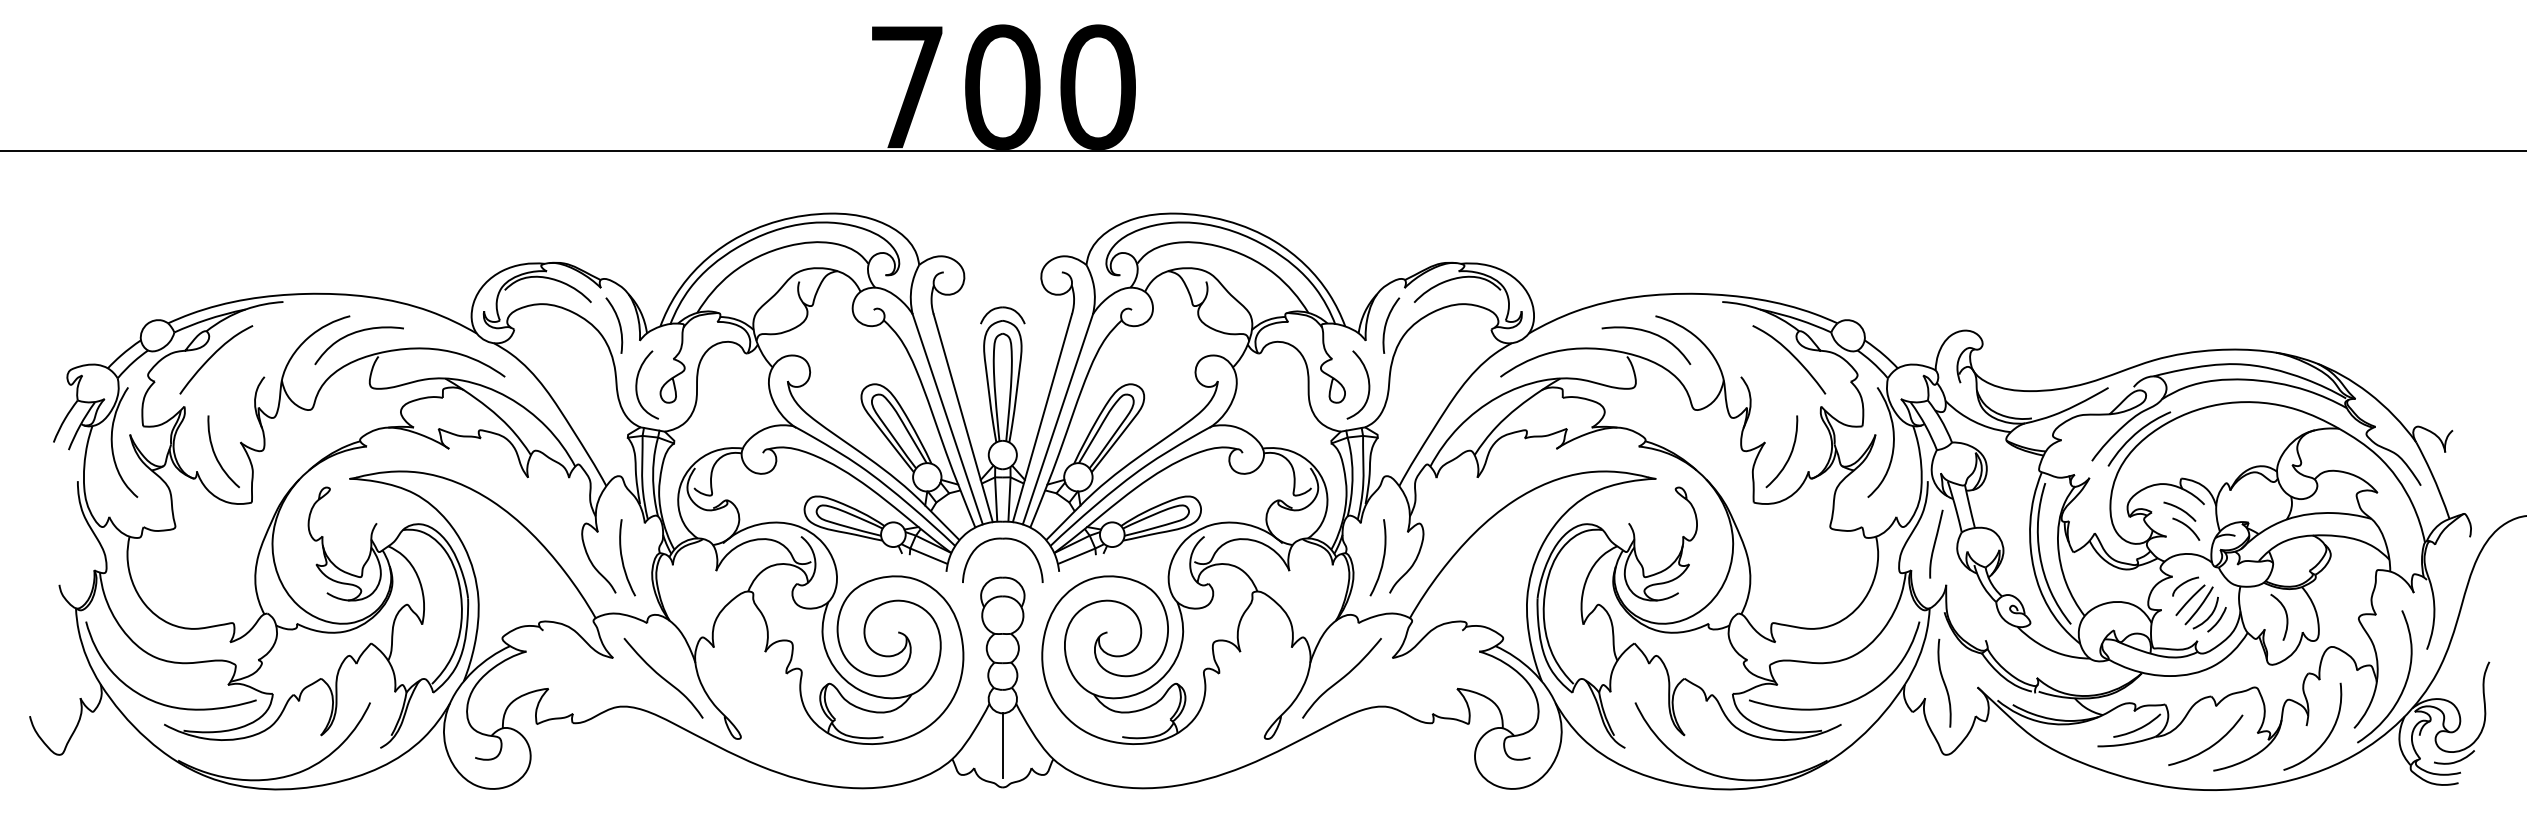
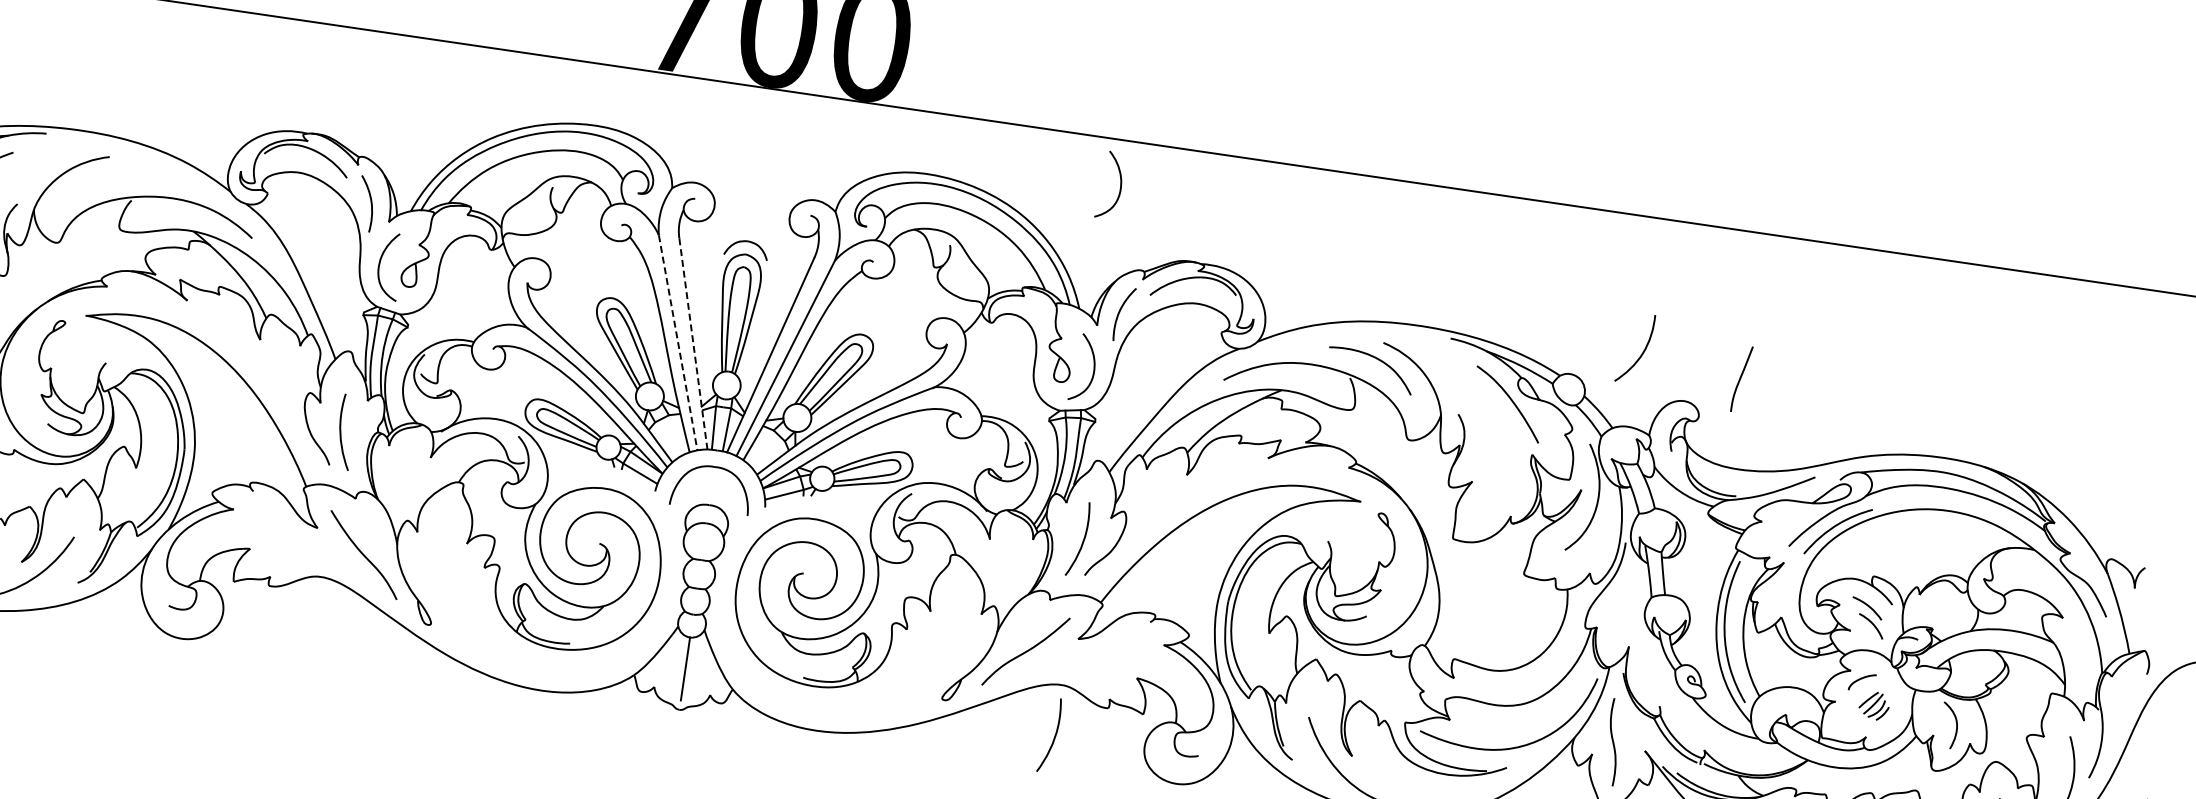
curve: (1368, 197) -> (1120, 186), added
curve: (353, 334) -> (110, 175), removed
line: (963, 418) -> (693, 344), solid -> dashed
line: (947, 419) -> (677, 342), solid -> dashed
curve: (1789, 454) -> (1642, 352), moved
curve: (1935, 543) -> (1741, 378), moved
part: (2200, 608) -> (1873, 705), size x0.6
curve: (1382, 759) -> (1053, 736), added

